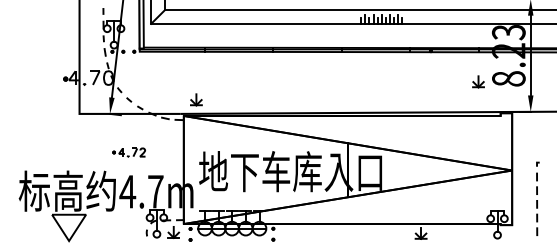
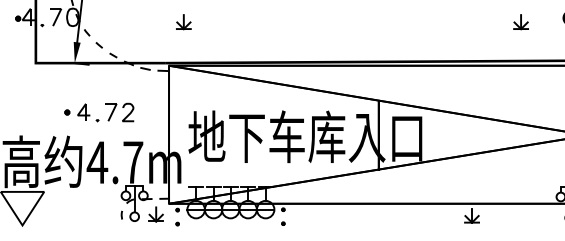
part: (478, 81) -> (521, 21), moved
part: (196, 99) -> (183, 21), moved
part: (128, 152) -> (98, 112), size x1.67

